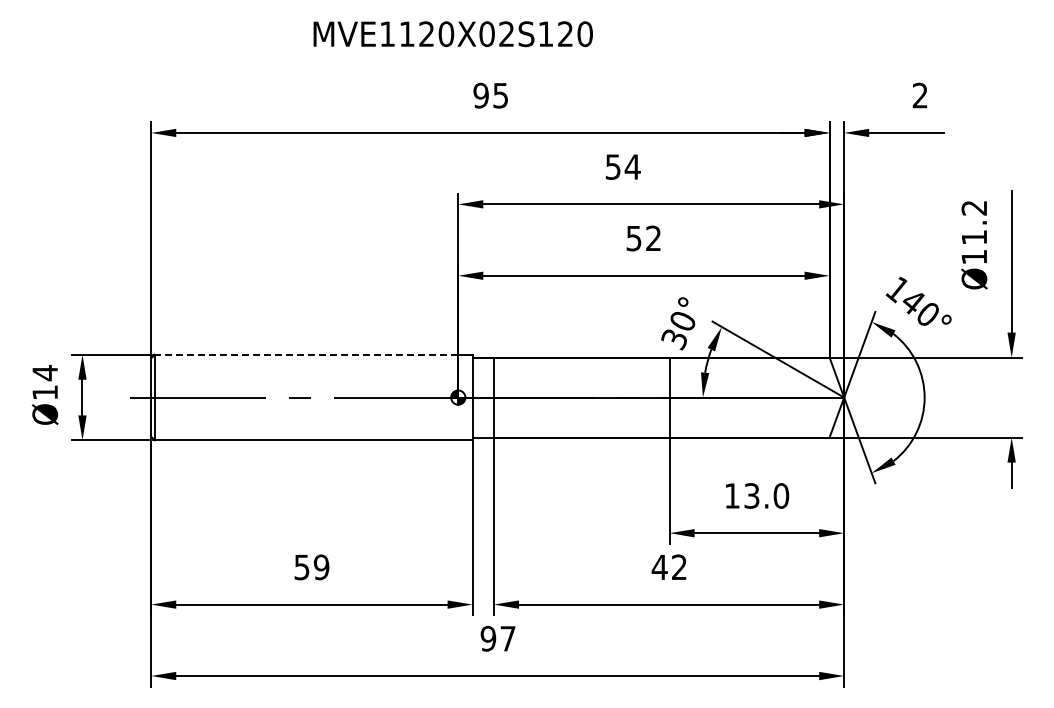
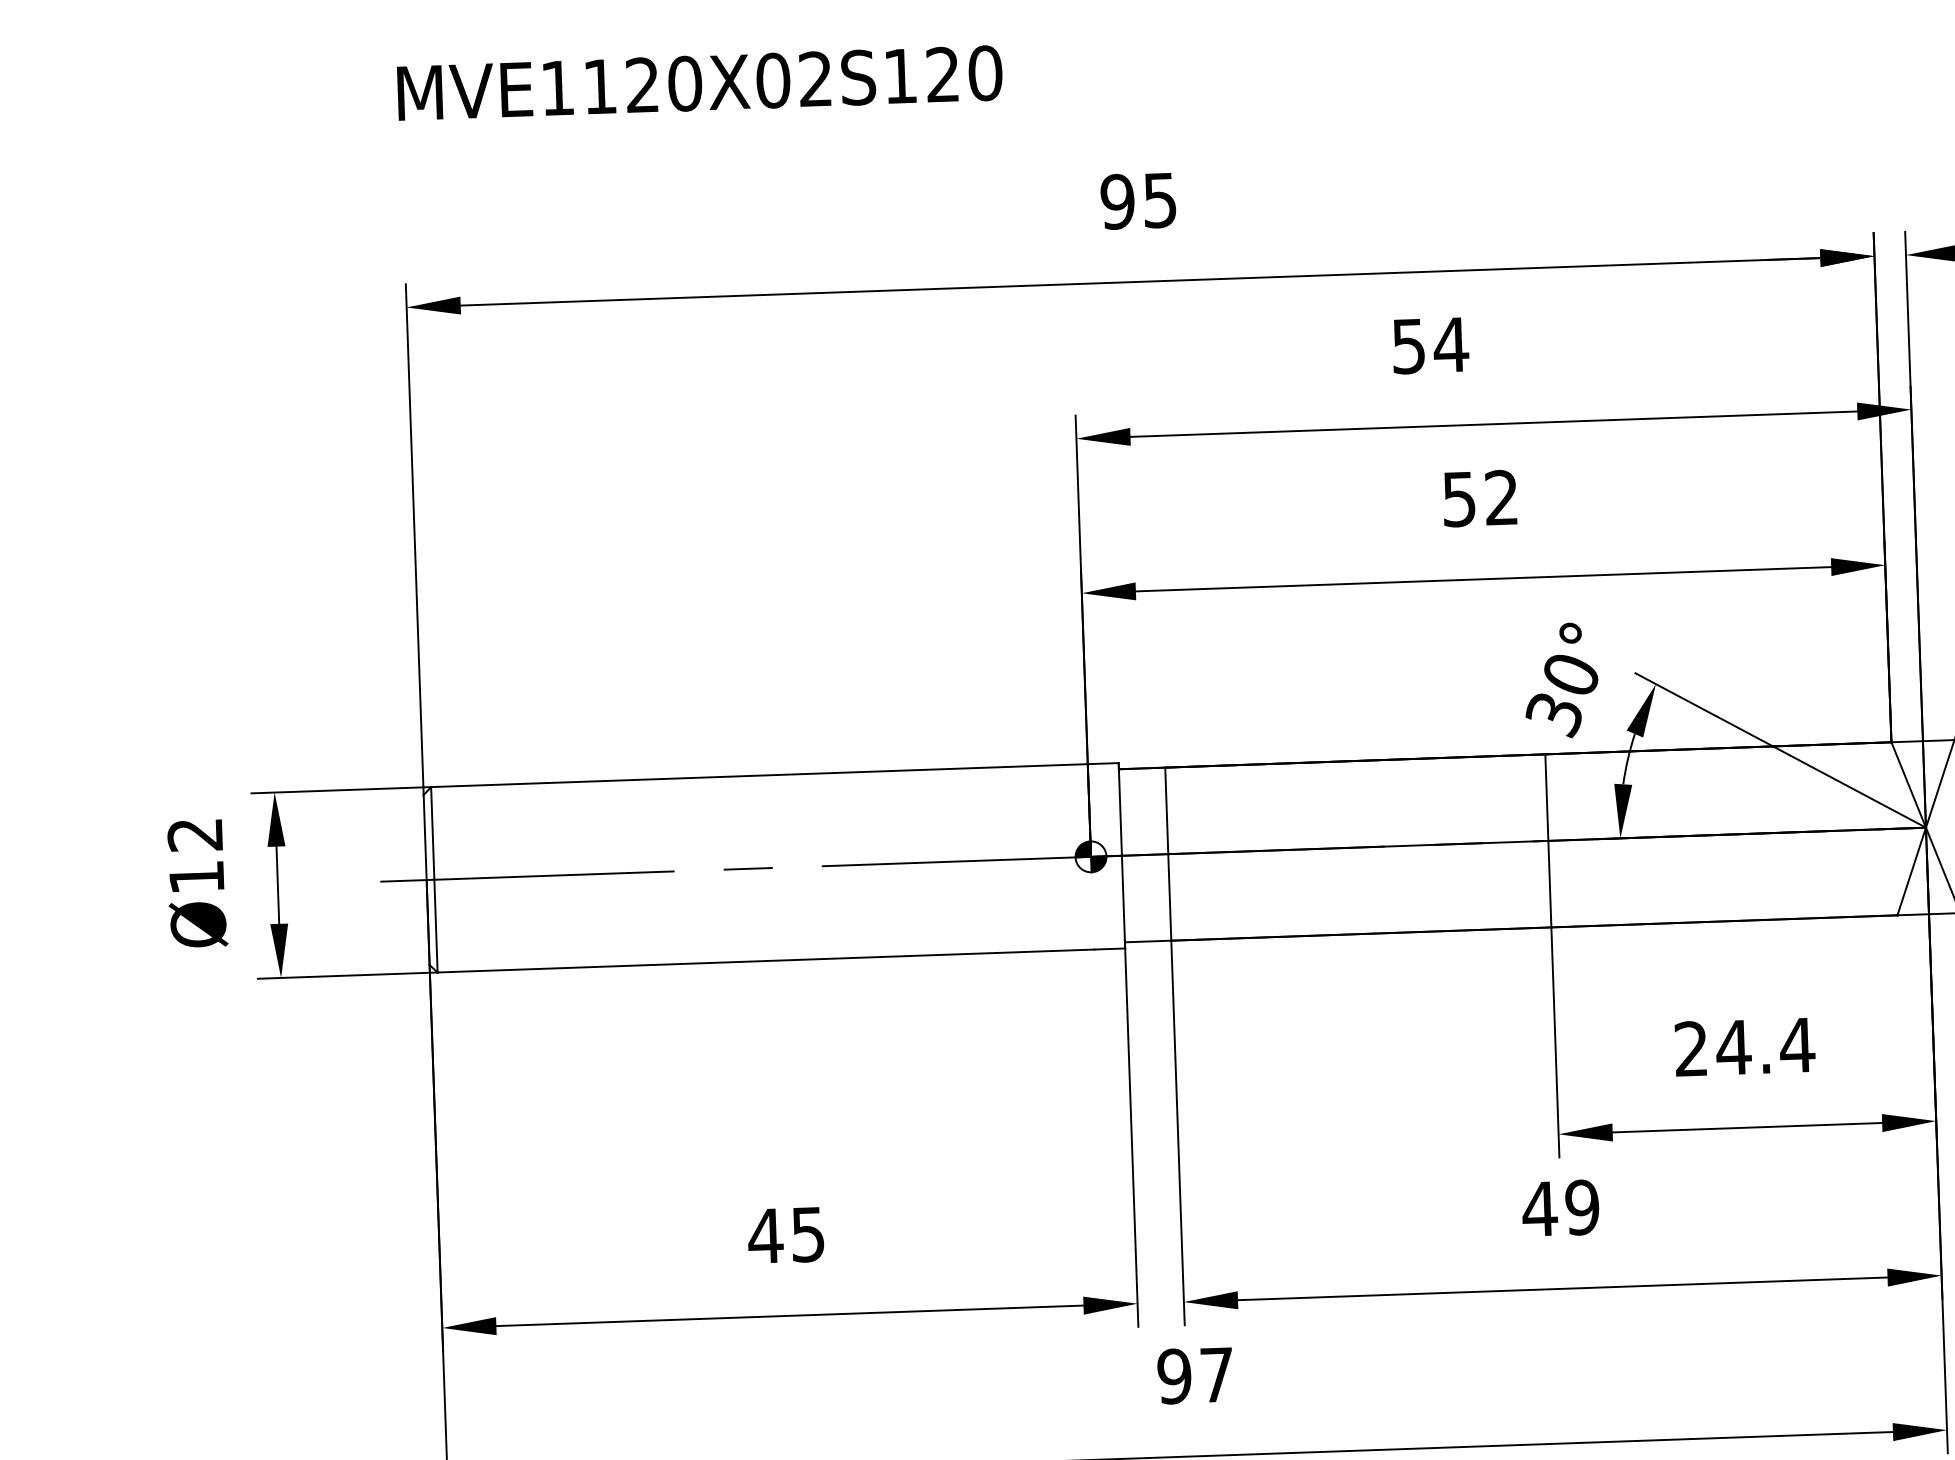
text: (452, 34) -> (698, 83), moved
line: (306, 354) -> (759, 775), dashed -> solid
text: (44, 373) -> (193, 836), Ø14 -> Ø12
text: (756, 495) -> (1743, 1046), 13.0 -> 24.4
text: (311, 567) -> (786, 1235), 59 -> 45
text: (679, 567) -> (1582, 1207), 42 -> 49

